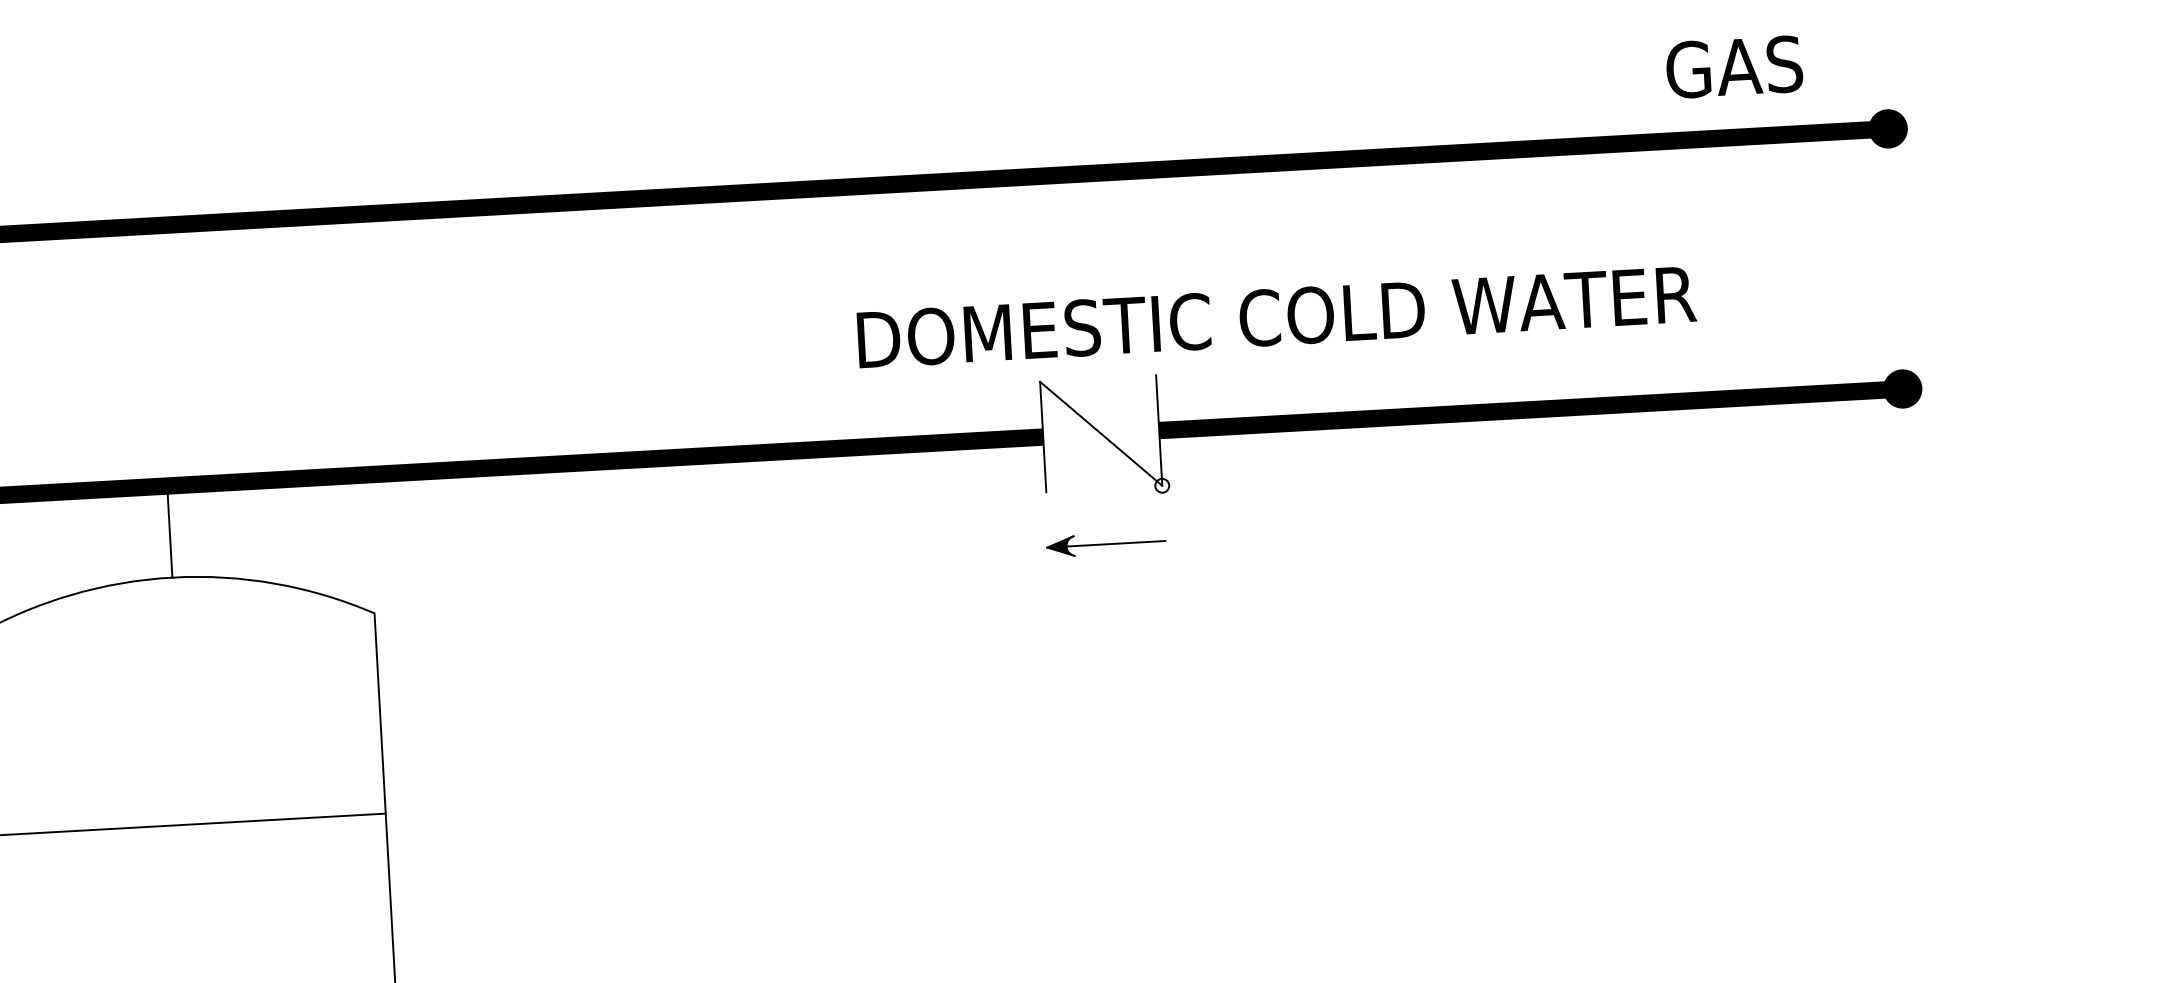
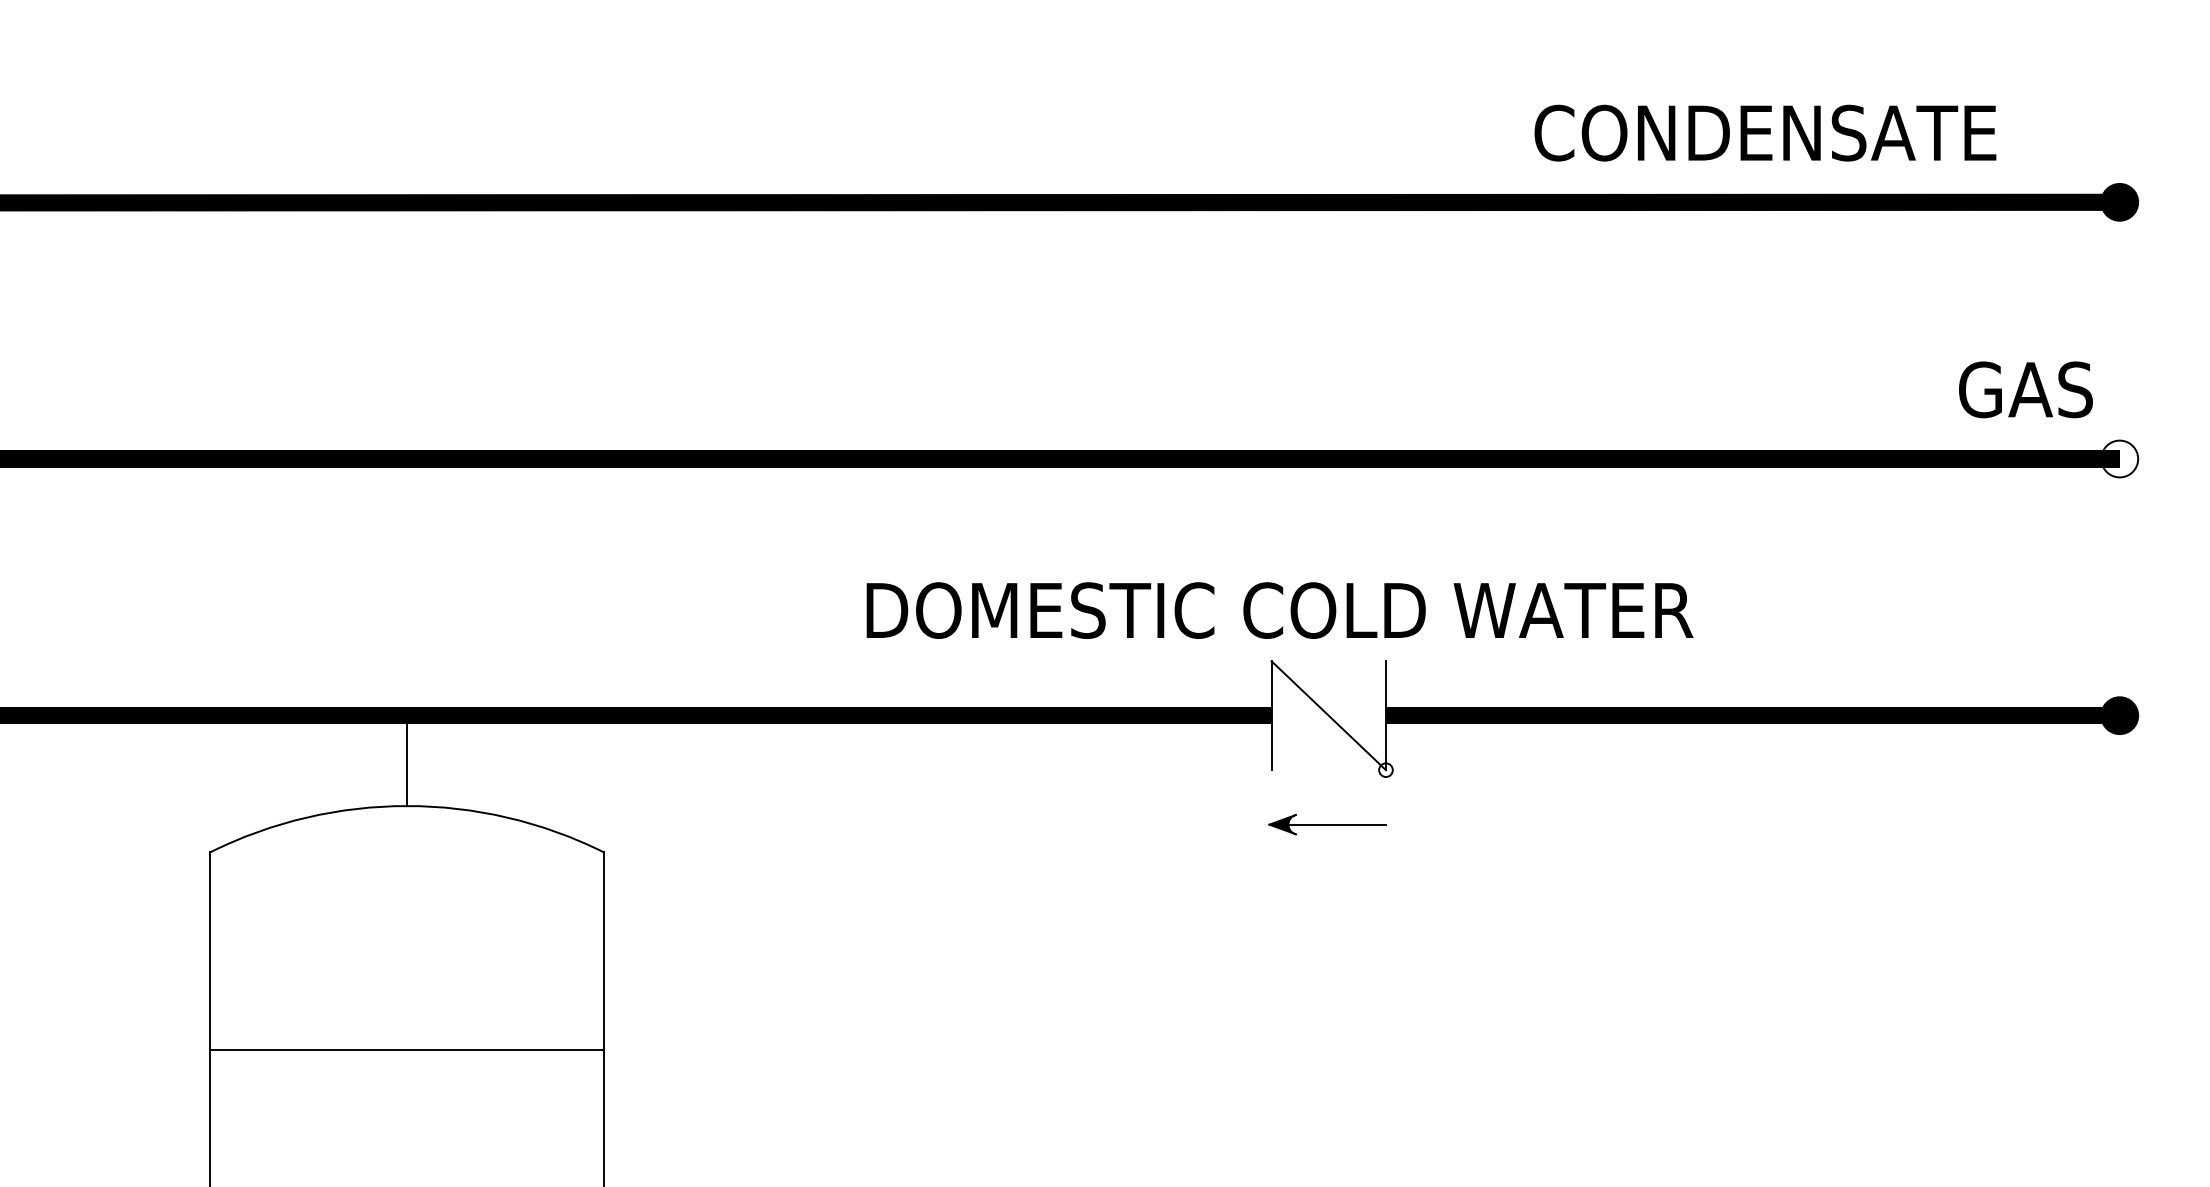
text: (1734, 66) -> (2025, 389), moved
fill: (1887, 128) -> (2119, 458), removed
text: (1276, 317) -> (1279, 610), moved

